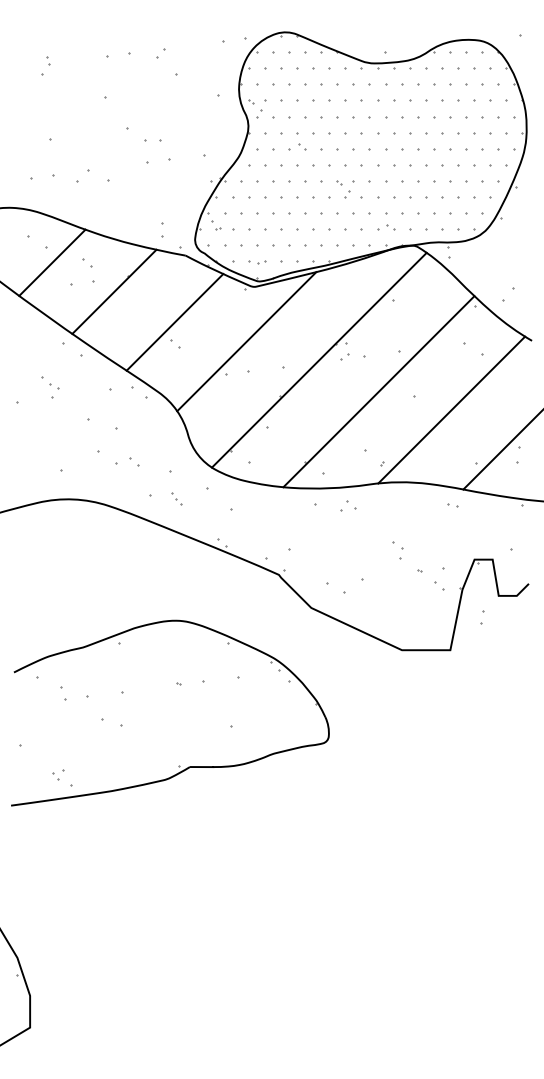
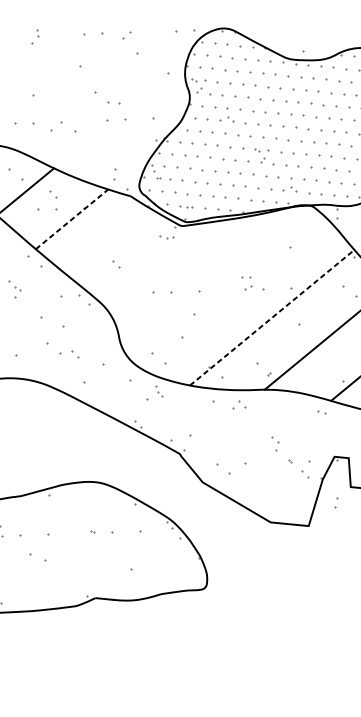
line: (114, 291) -> (72, 219), solid -> dashed
part: (236, 303) -> (167, 237), added
line: (174, 322) -> (116, 247), removed
line: (246, 341) -> (172, 268), removed
line: (318, 359) -> (227, 287), removed
line: (379, 391) -> (272, 317), solid -> dashed
part: (176, 498) -> (158, 391), moved

